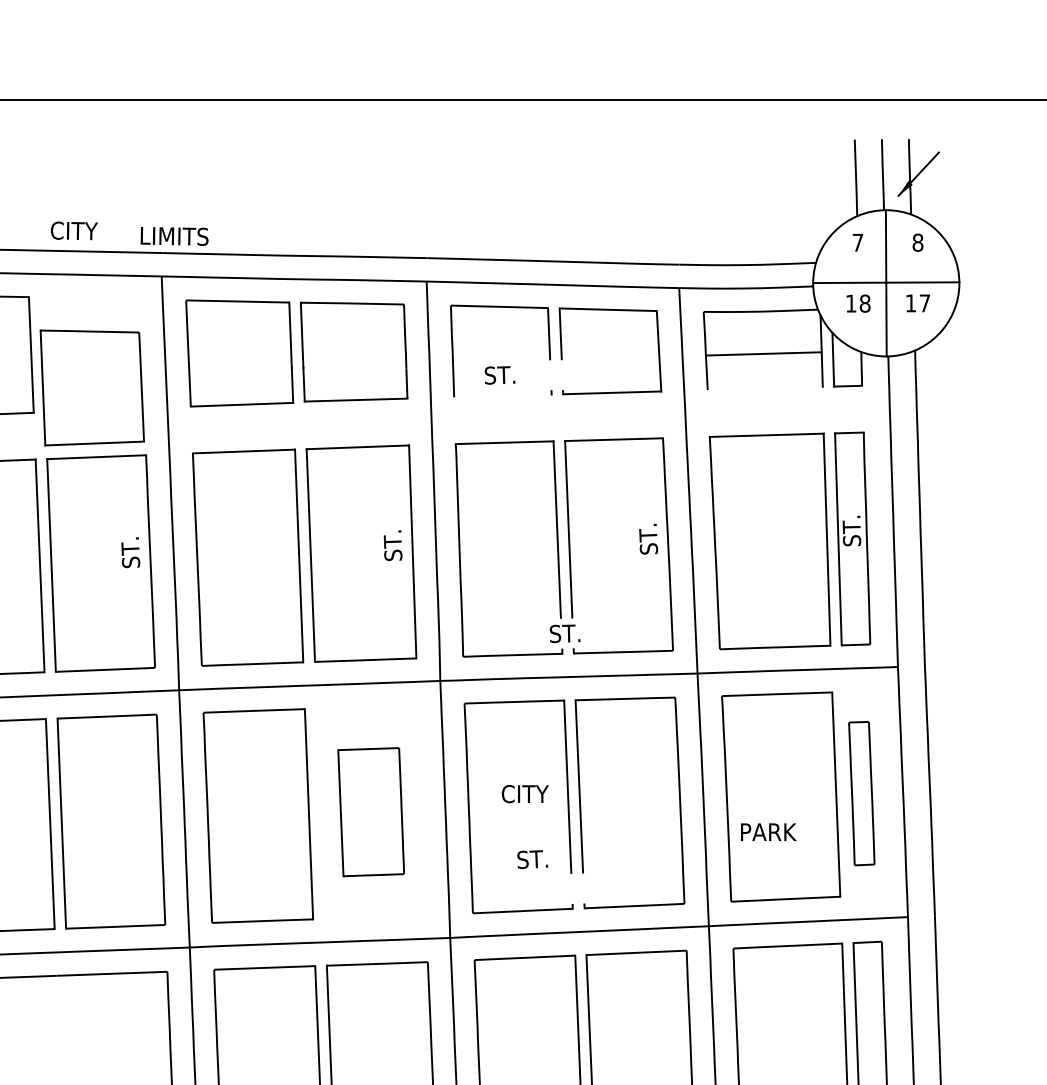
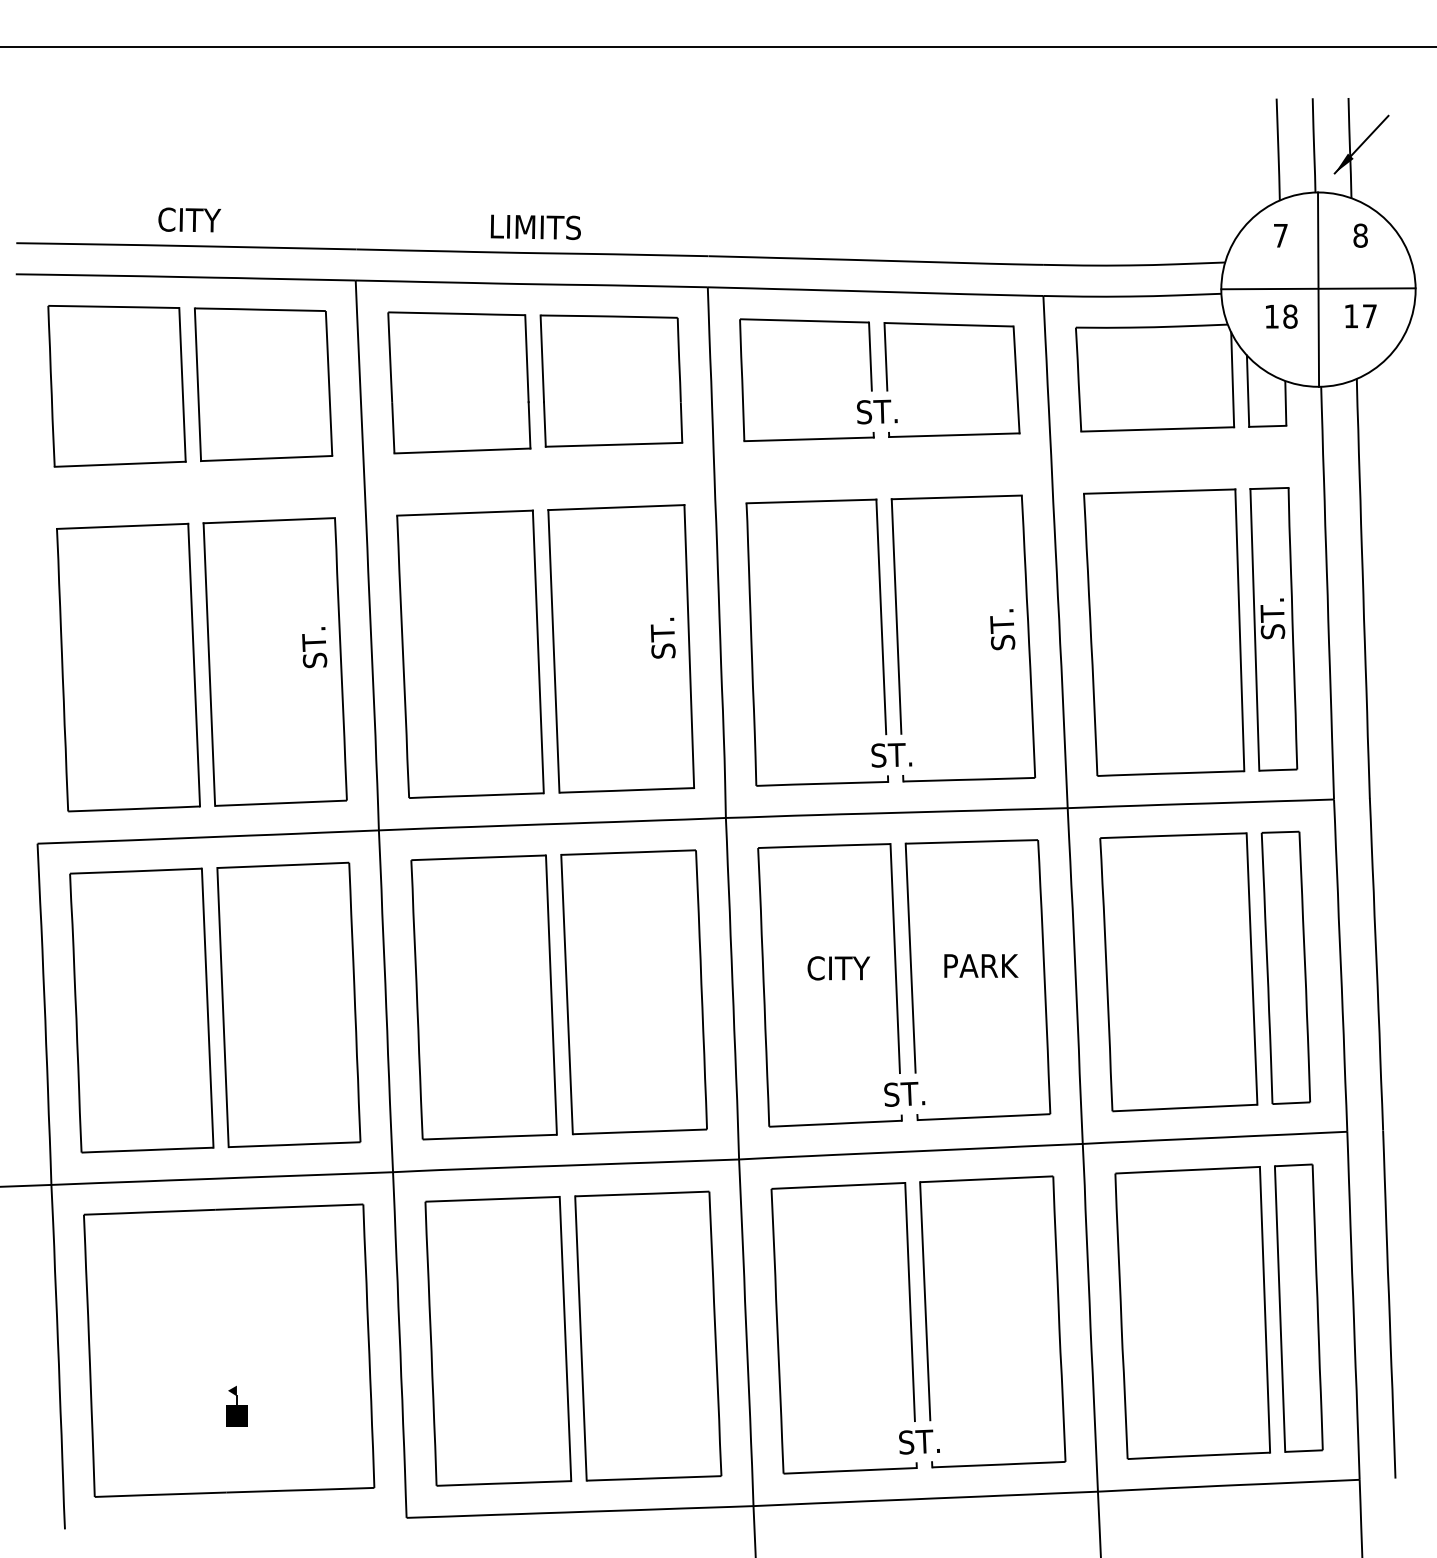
text: (74, 230) -> (189, 219), moved
text: (174, 235) -> (535, 226), moved
line: (764, 353) -> (1157, 429), moved
text: (500, 375) -> (877, 411), moved
part: (92, 387) -> (263, 384), moved
line: (502, 396) -> (808, 439), added
part: (861, 793) -> (1285, 967), size x1.43
part: (370, 812) -> (633, 992), size x1.67
text: (768, 831) -> (981, 965), moved
text: (532, 858) -> (904, 1093), moved

